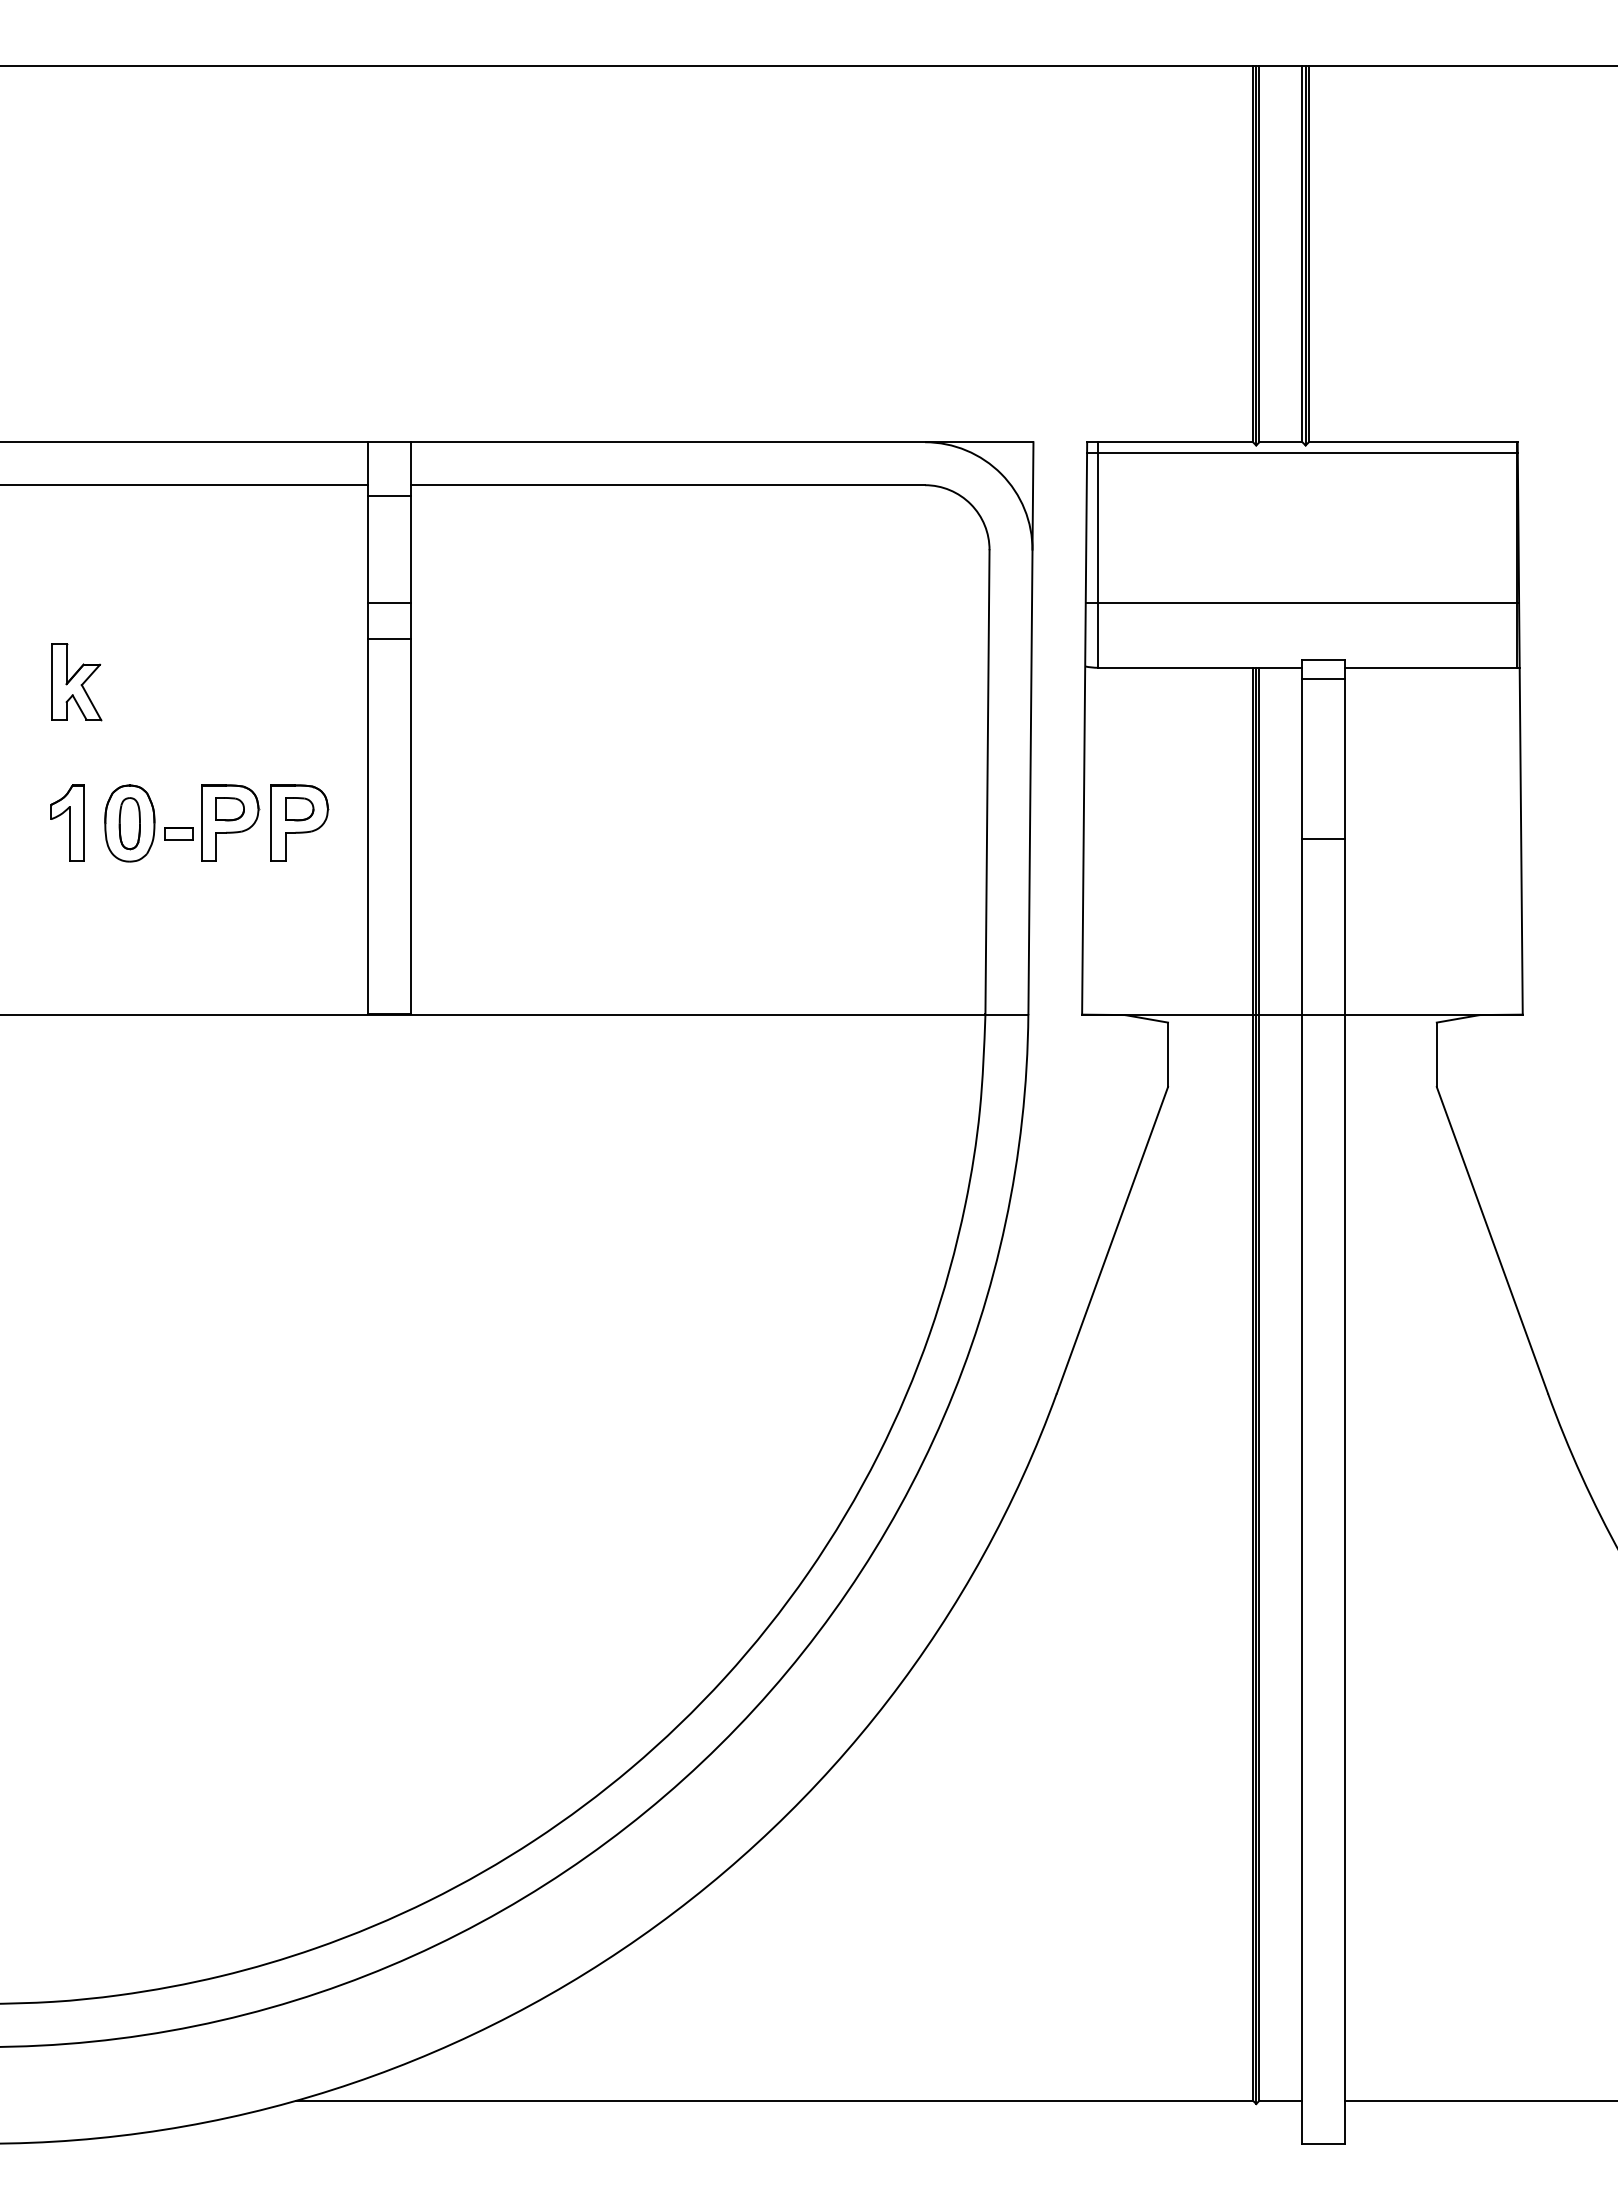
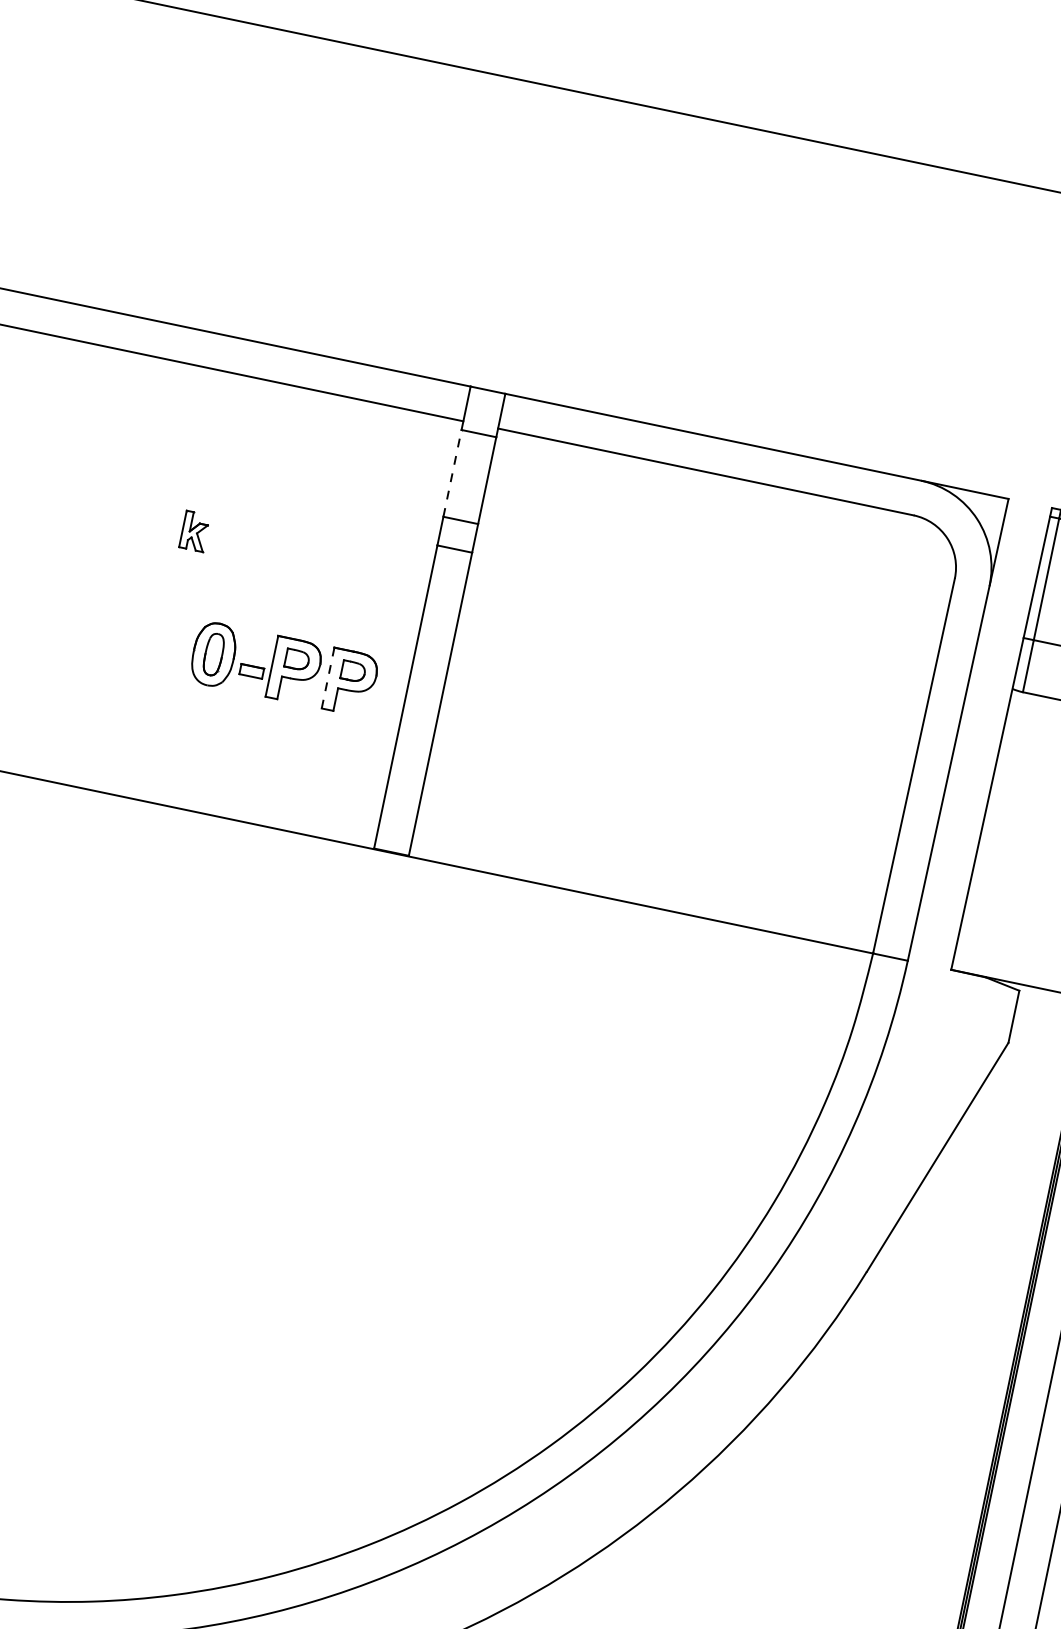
line: (367, 549) -> (452, 473), solid -> dashed
part: (76, 682) -> (194, 531), size x0.6
part: (67, 822) -> (163, 643), removed
line: (271, 823) -> (328, 678), solid -> dashed

